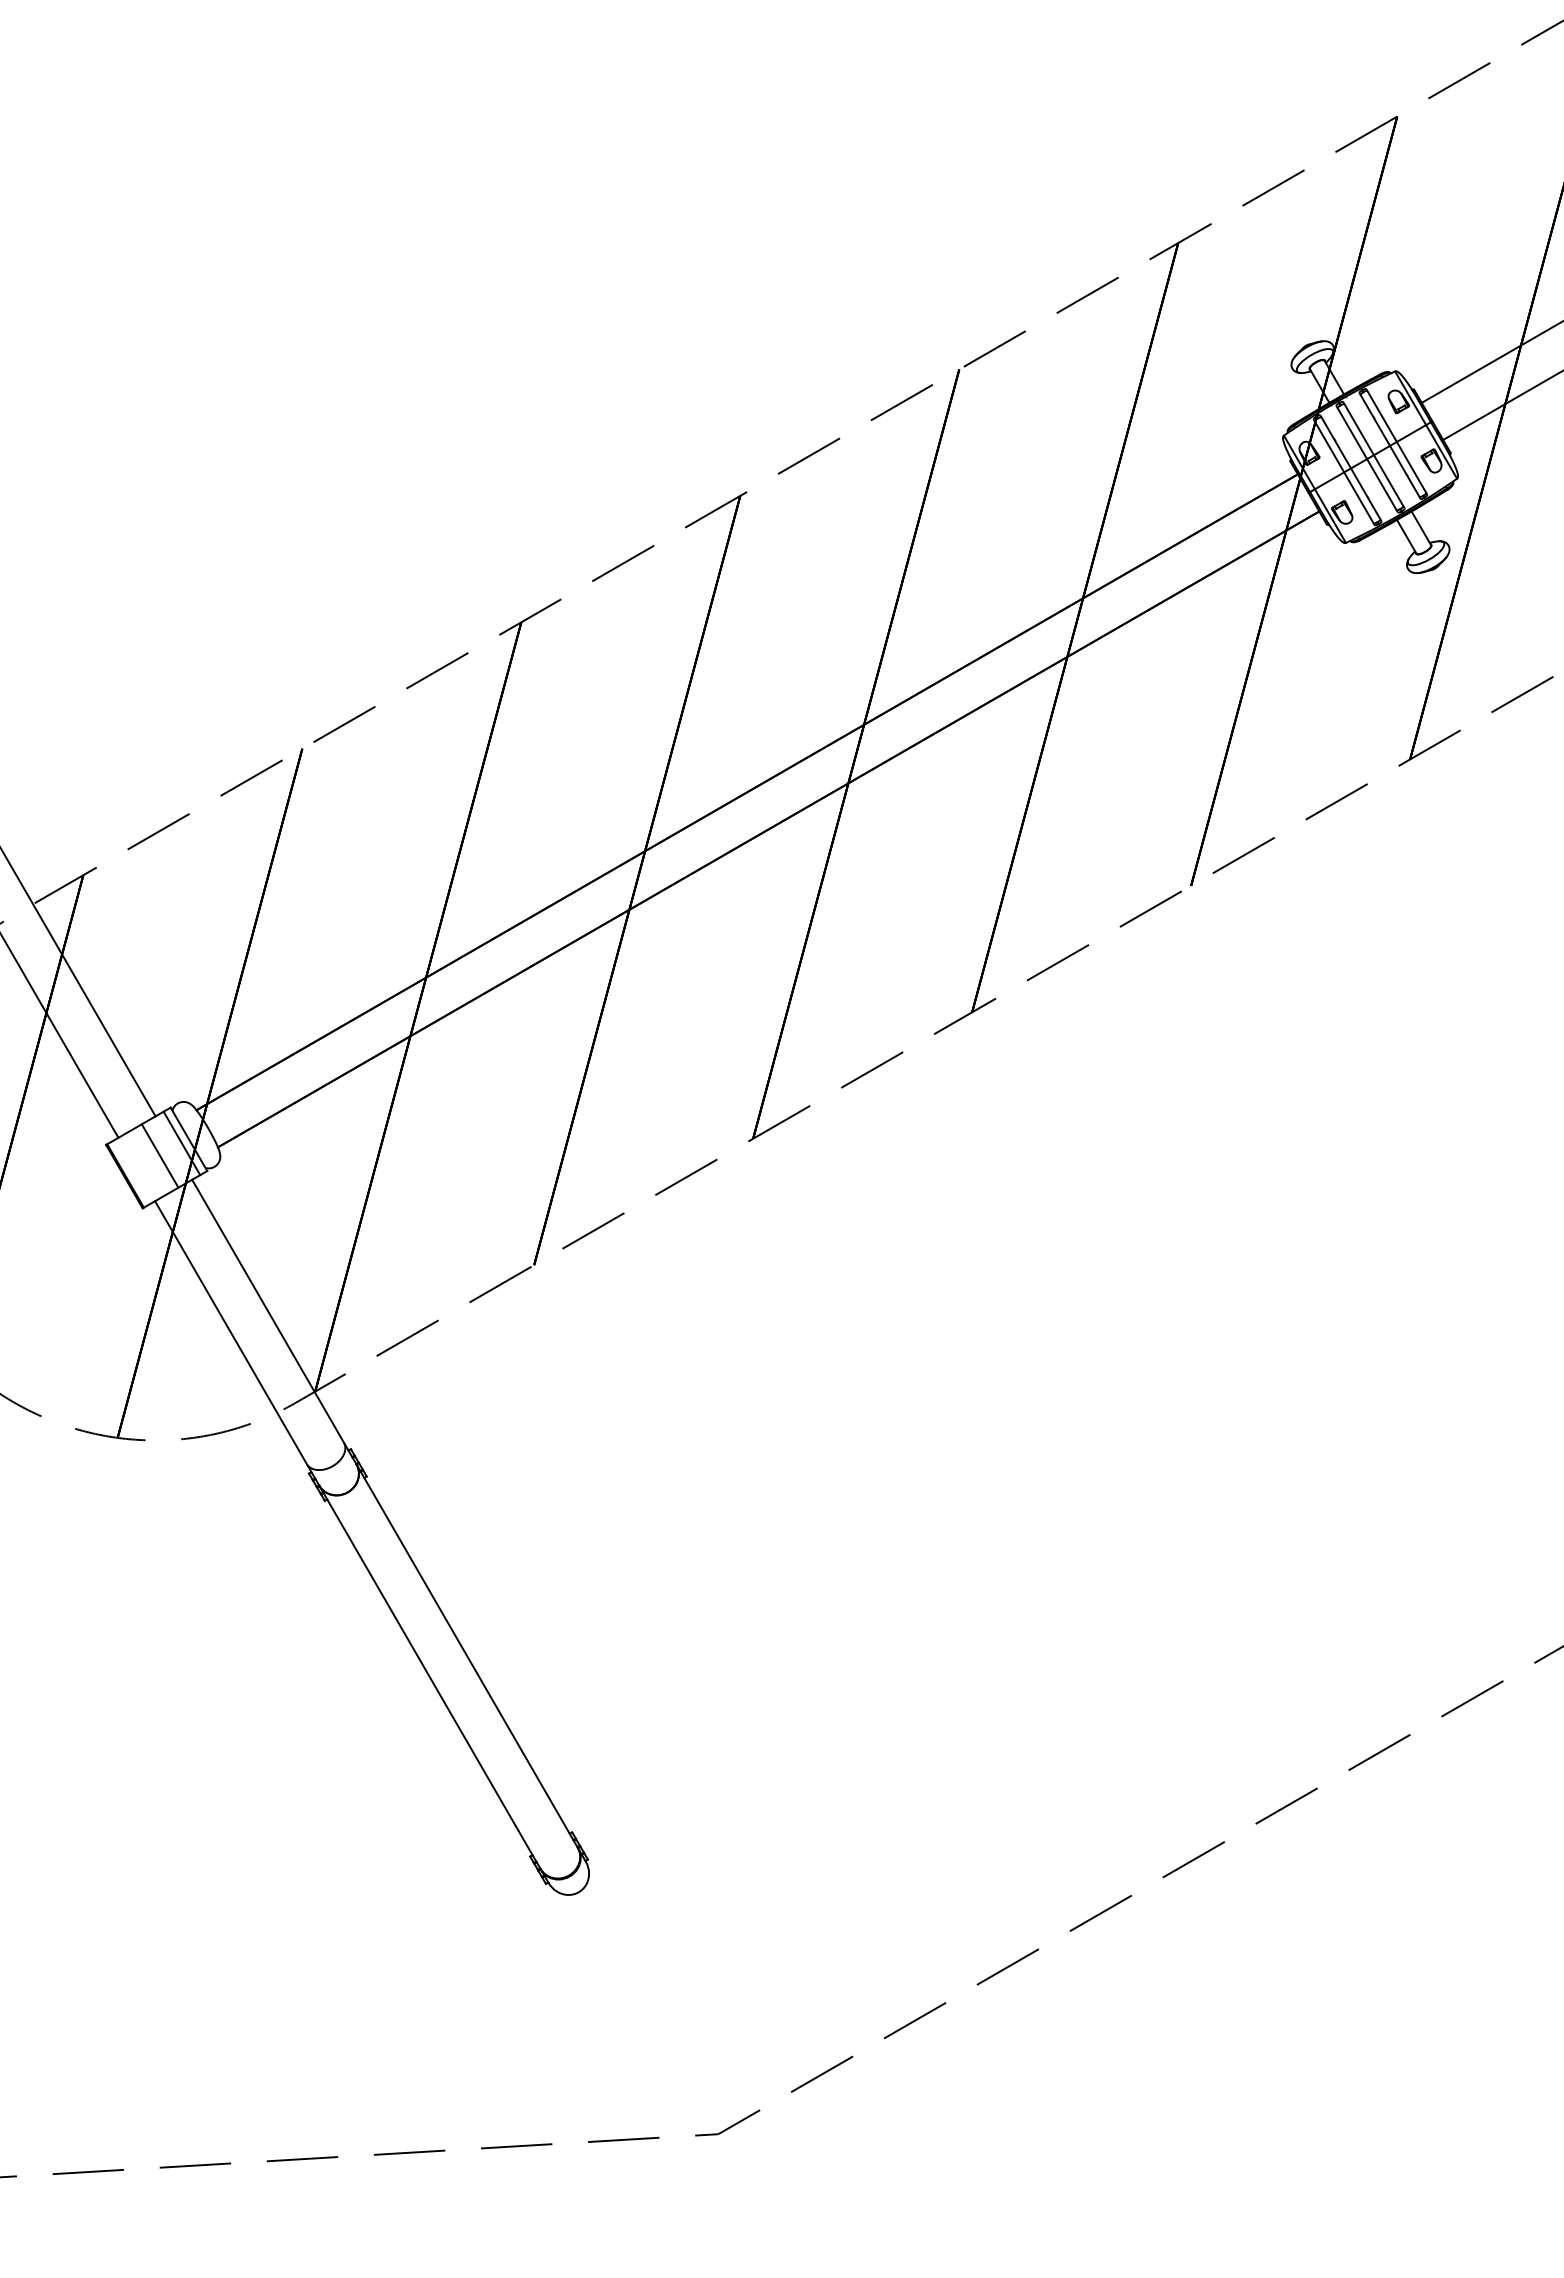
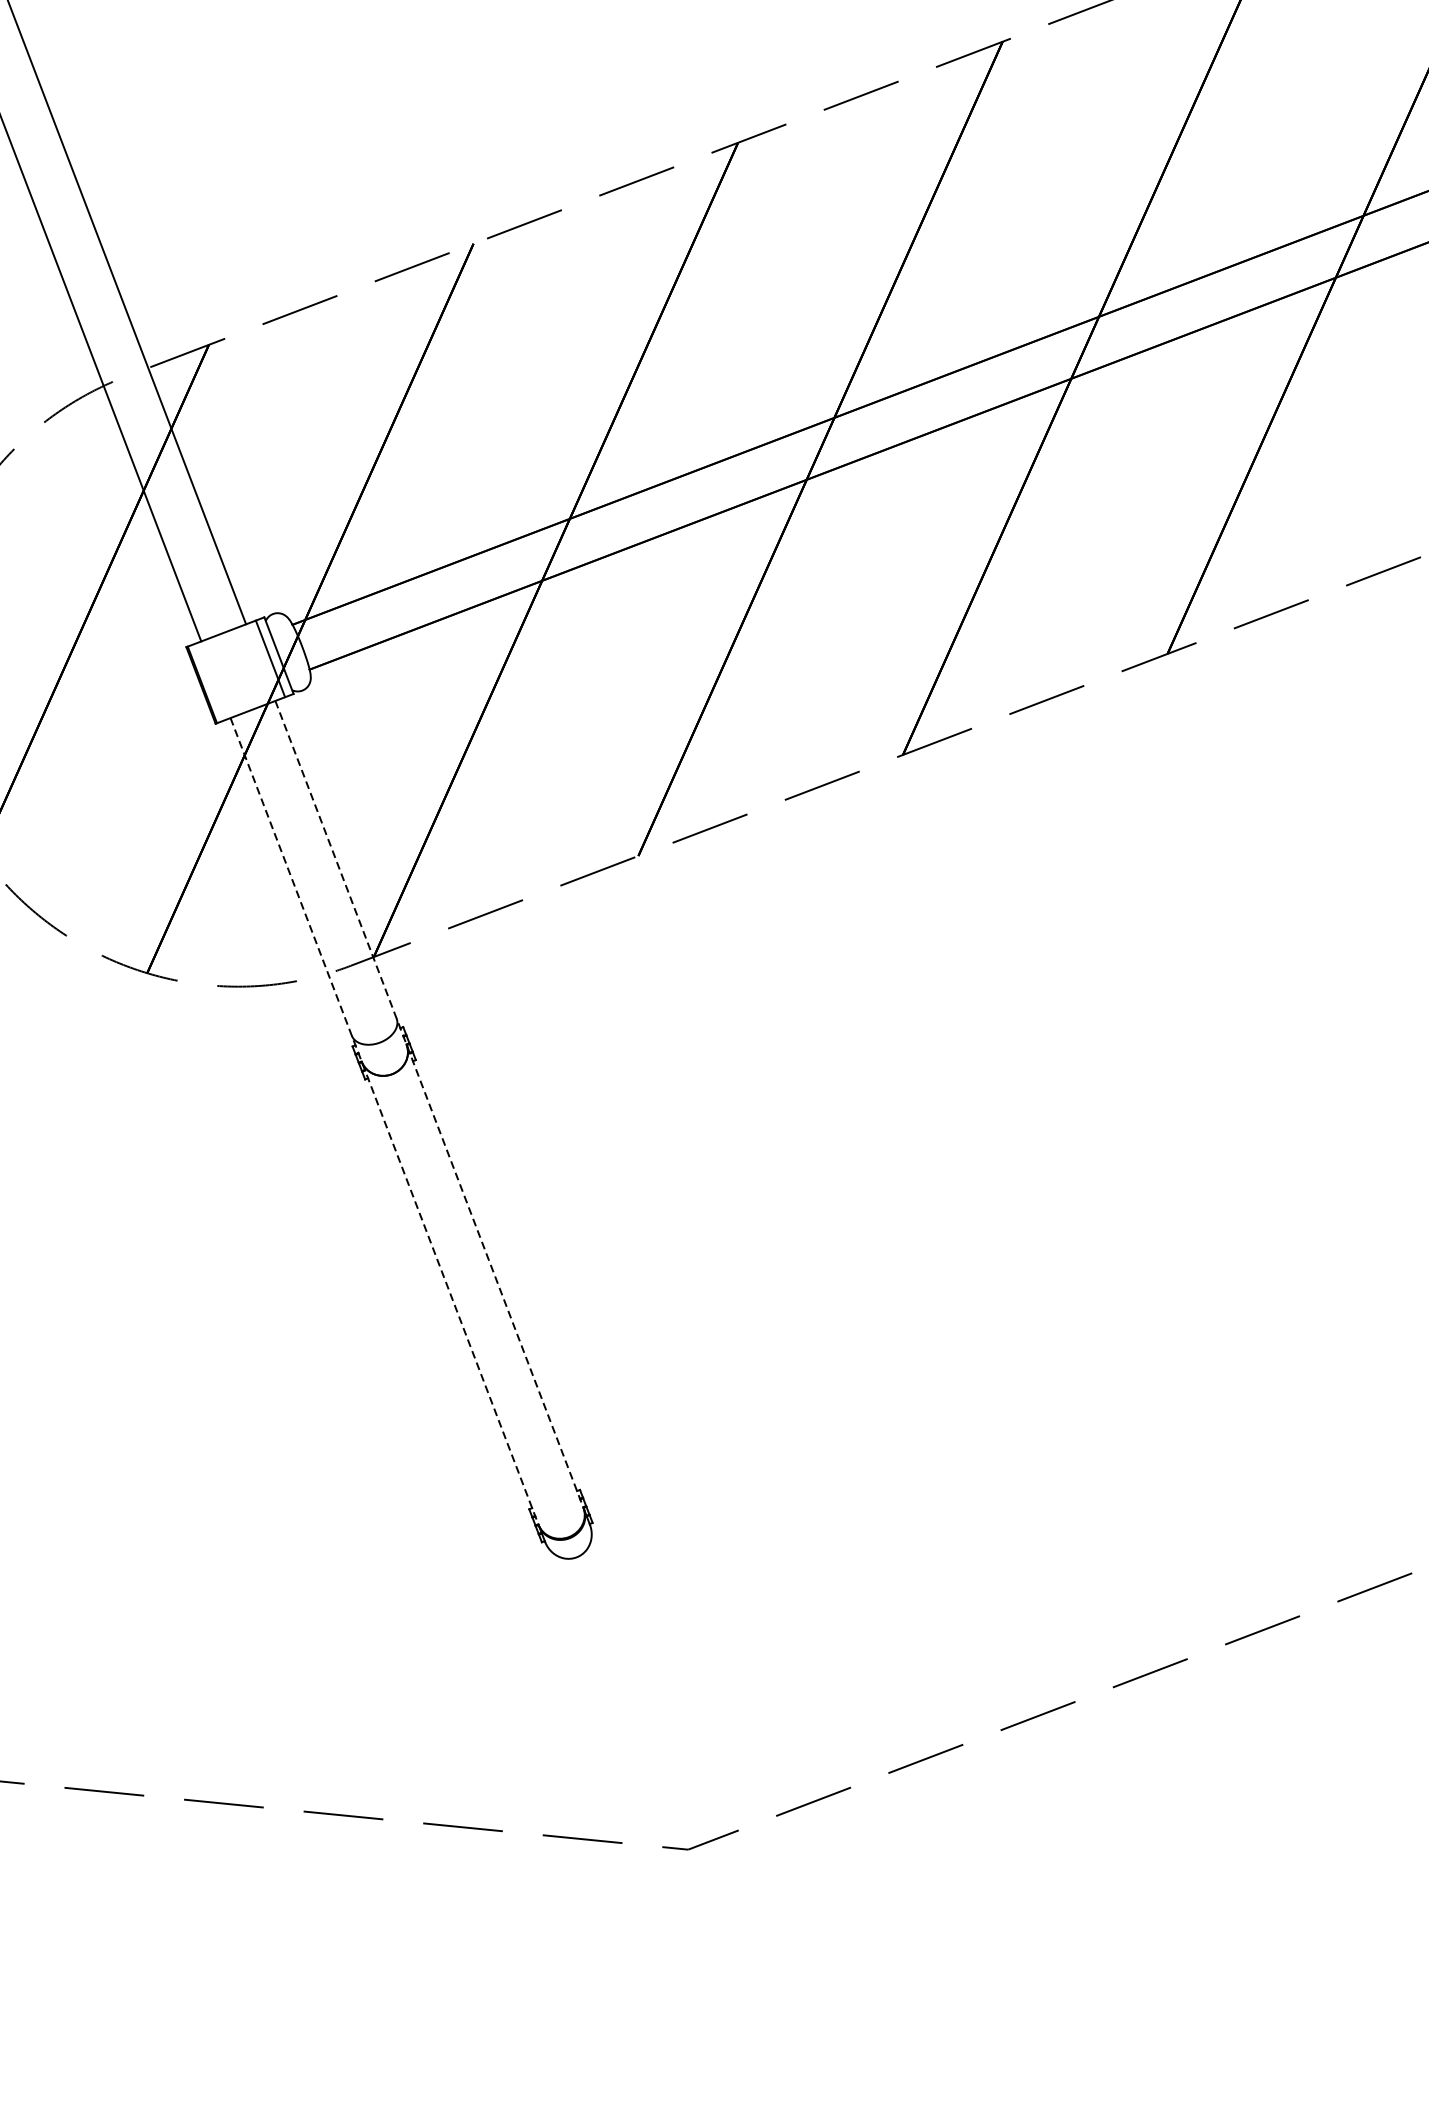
line: (159, 1155) -> (243, 668), removed
line: (385, 1514) -> (429, 1105), solid -> dashed
line: (348, 1535) -> (385, 1122), solid -> dashed

